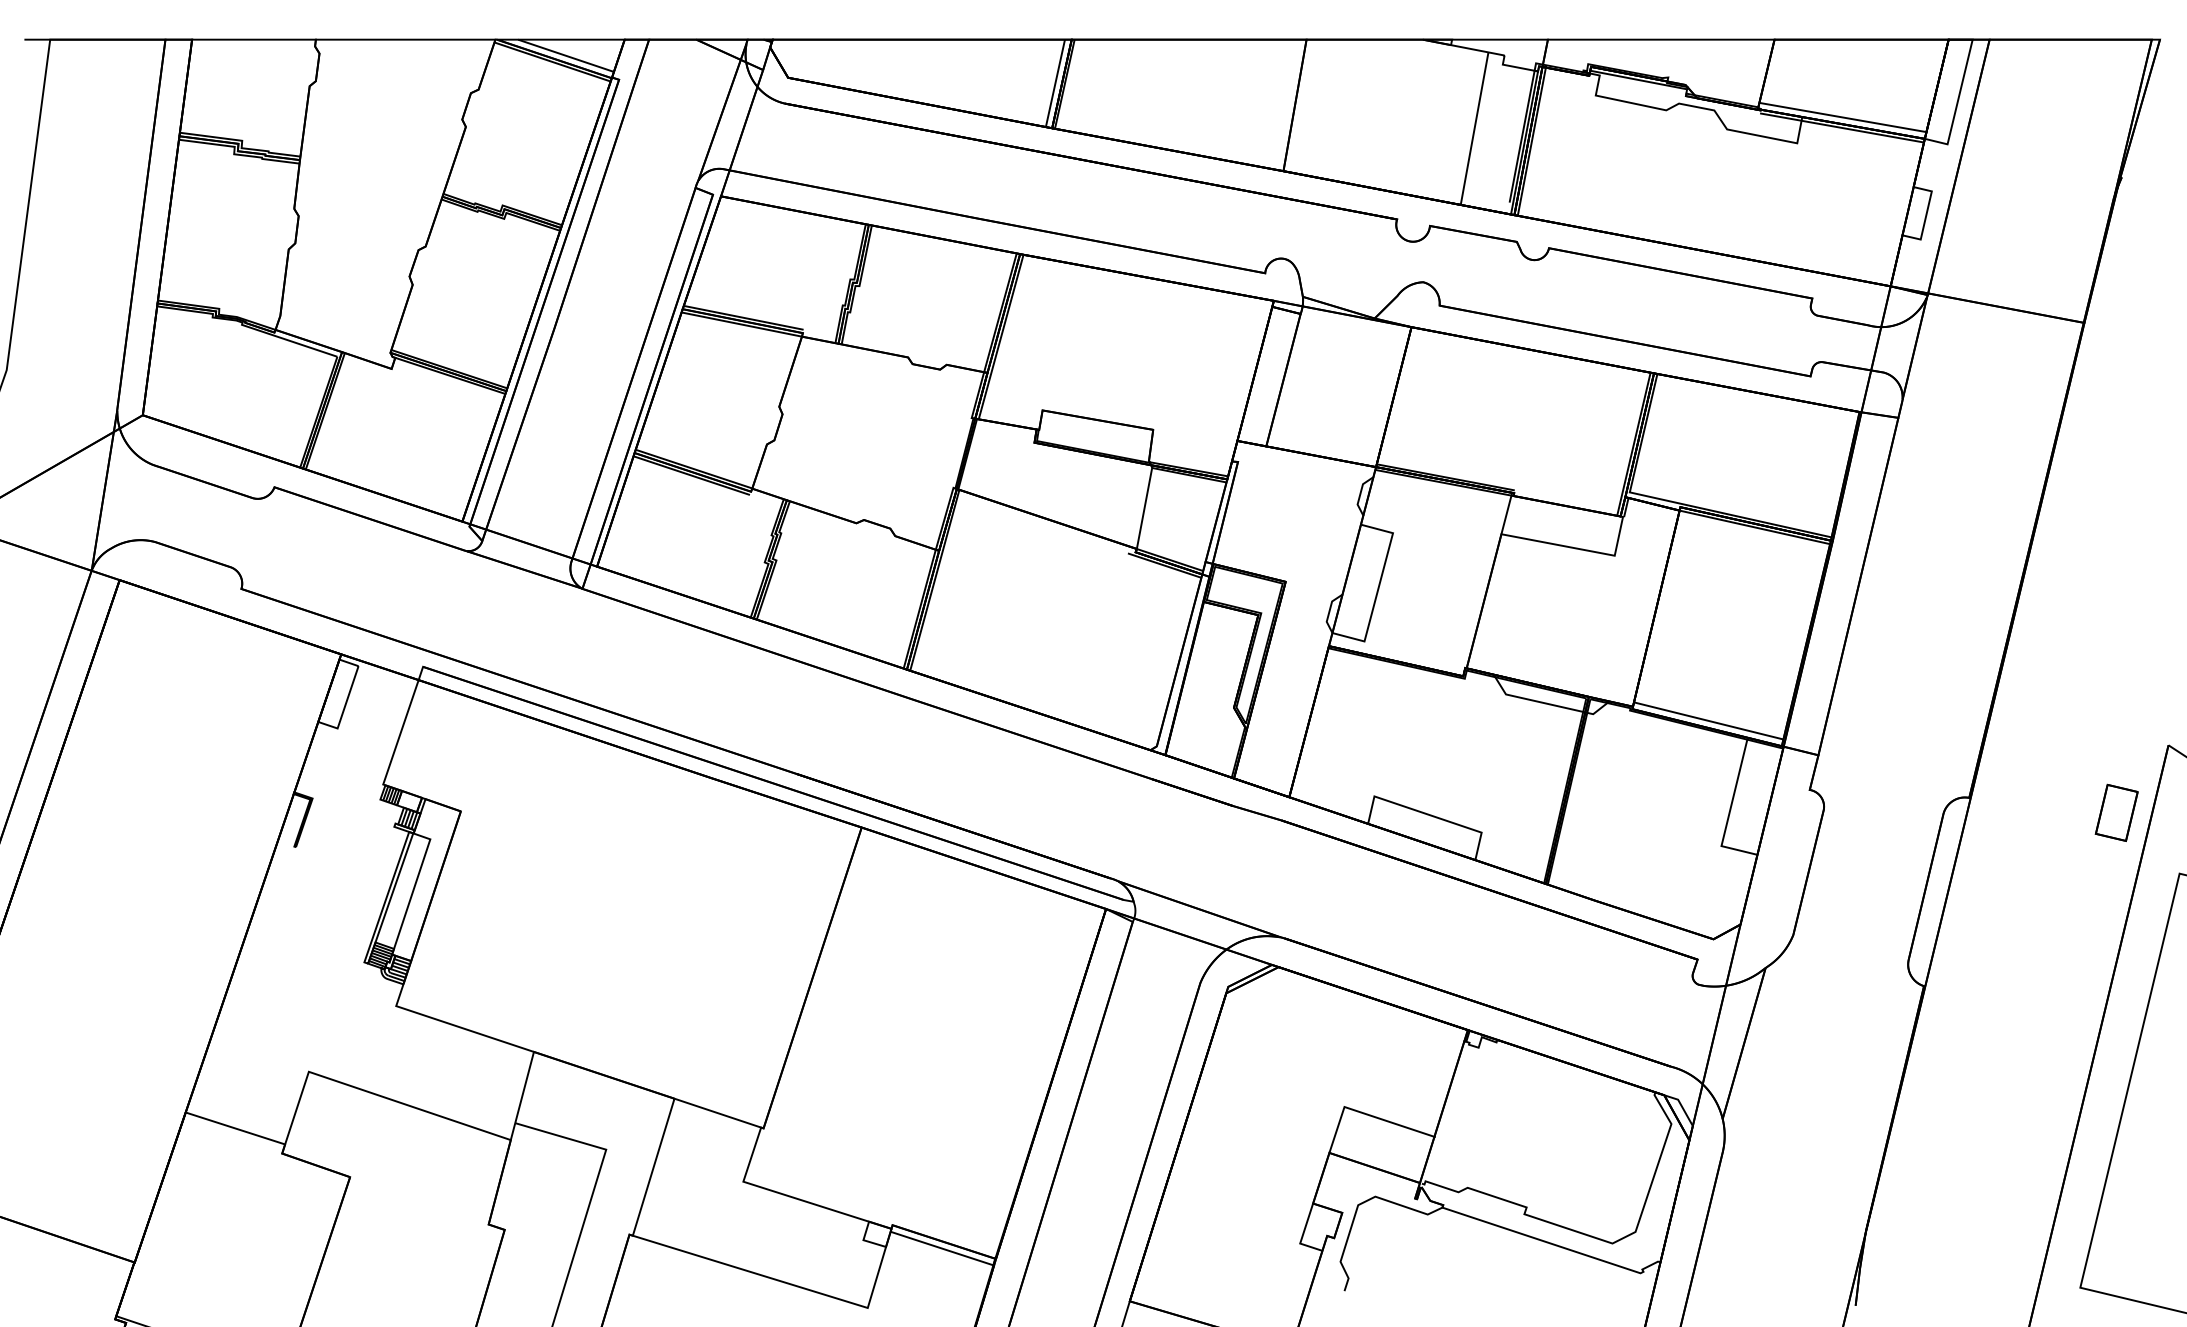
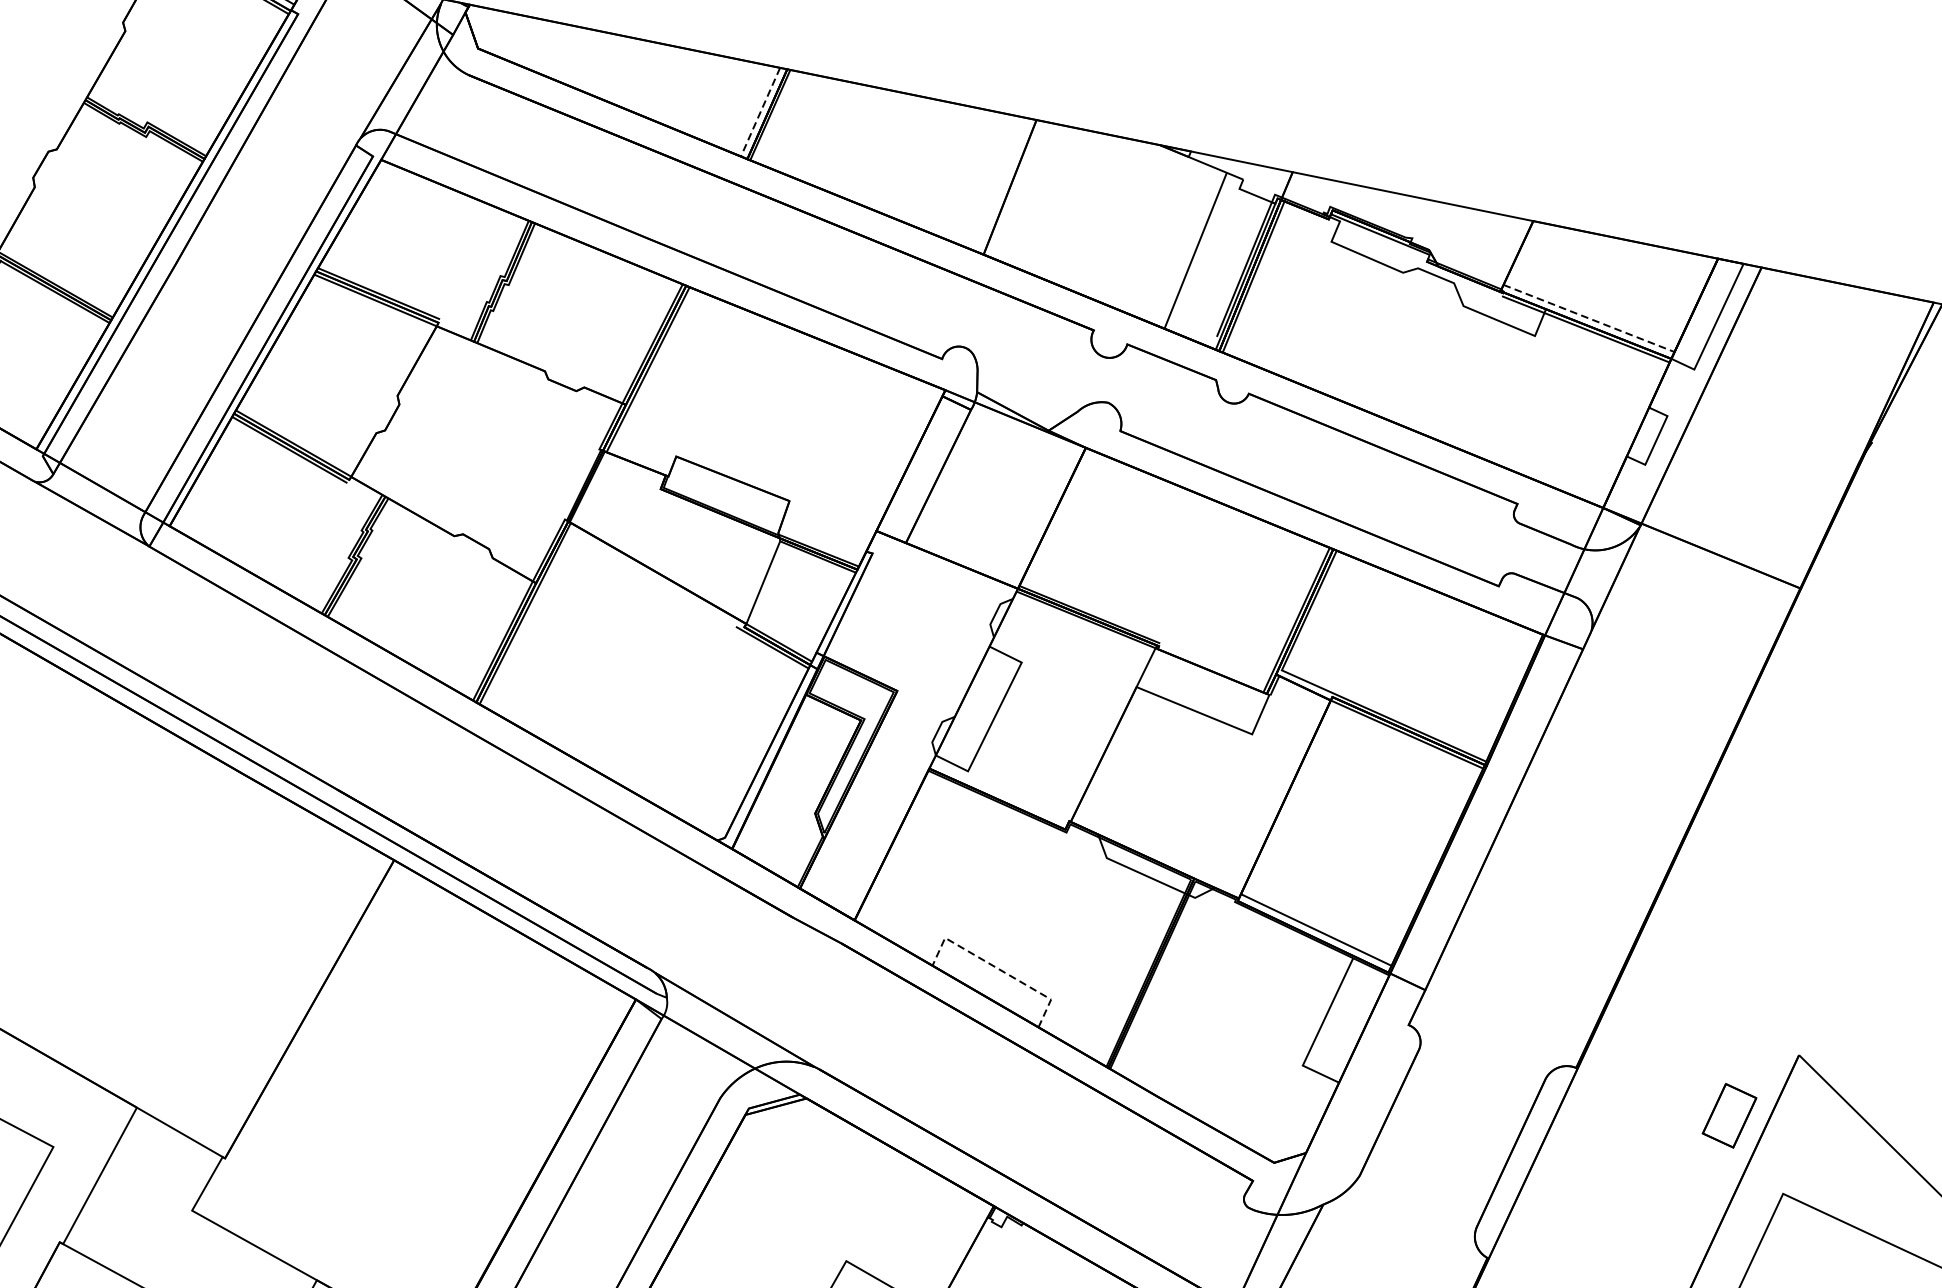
line: (1055, 83) -> (760, 112), solid -> dashed
line: (1842, 117) -> (1588, 318), solid -> dashed
line: (1428, 814) -> (998, 968), solid -> dashed

